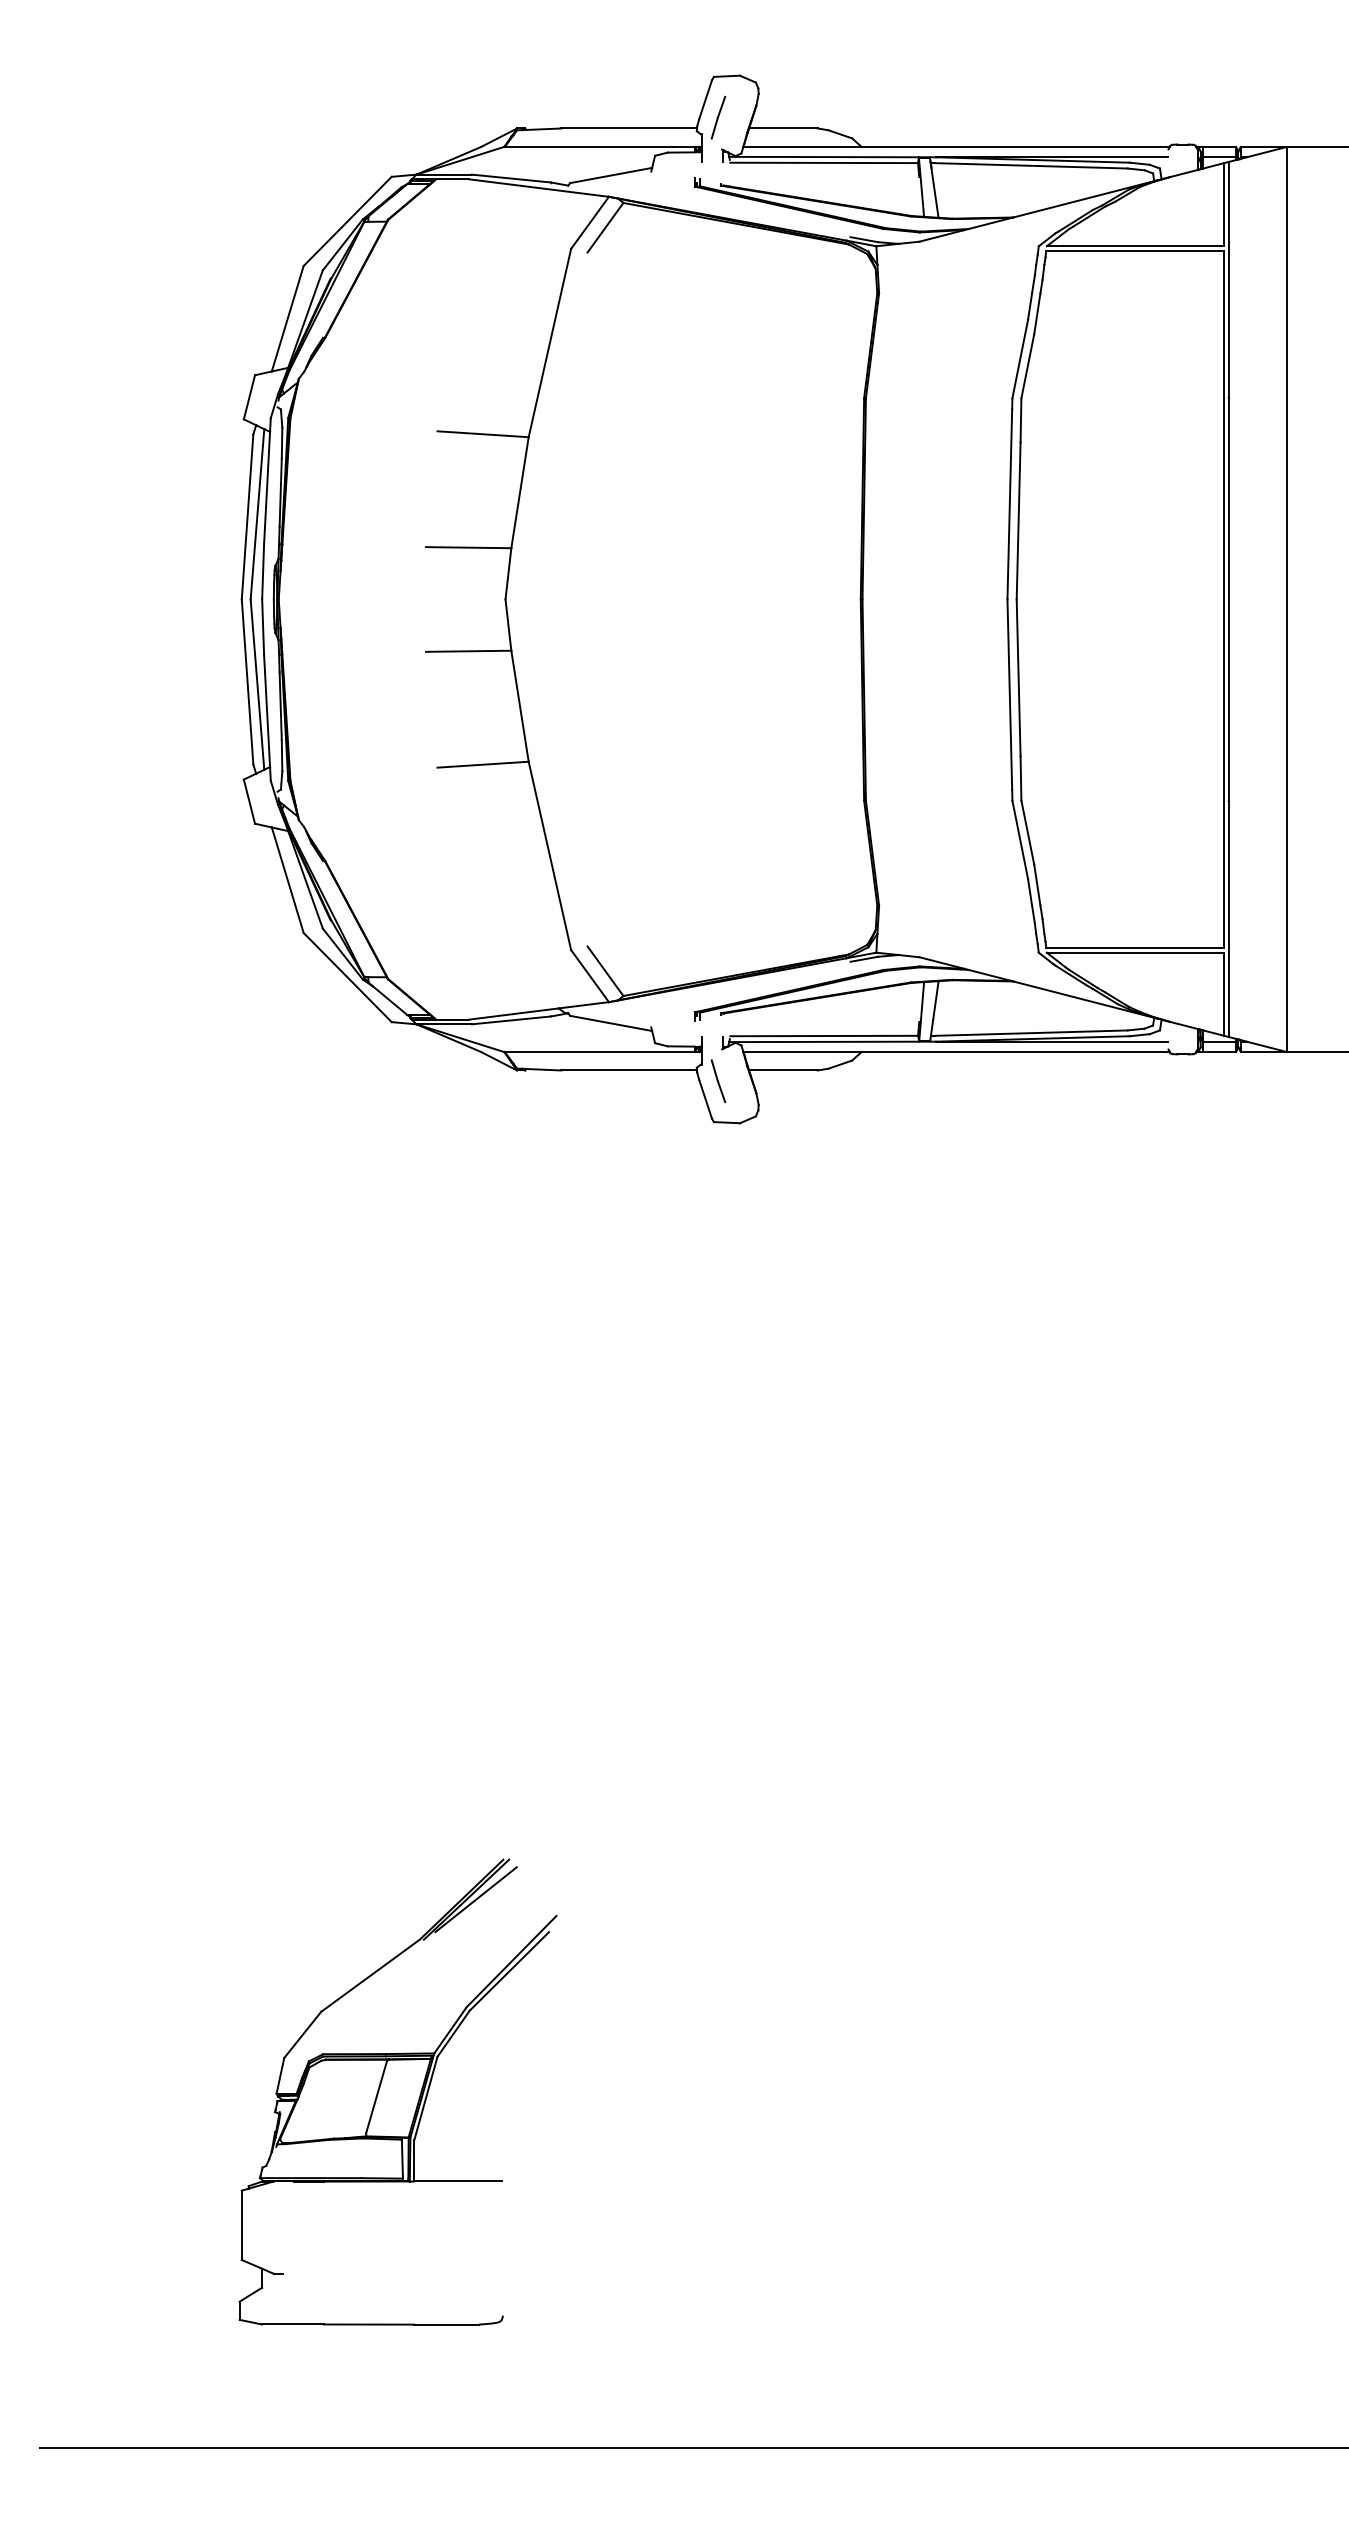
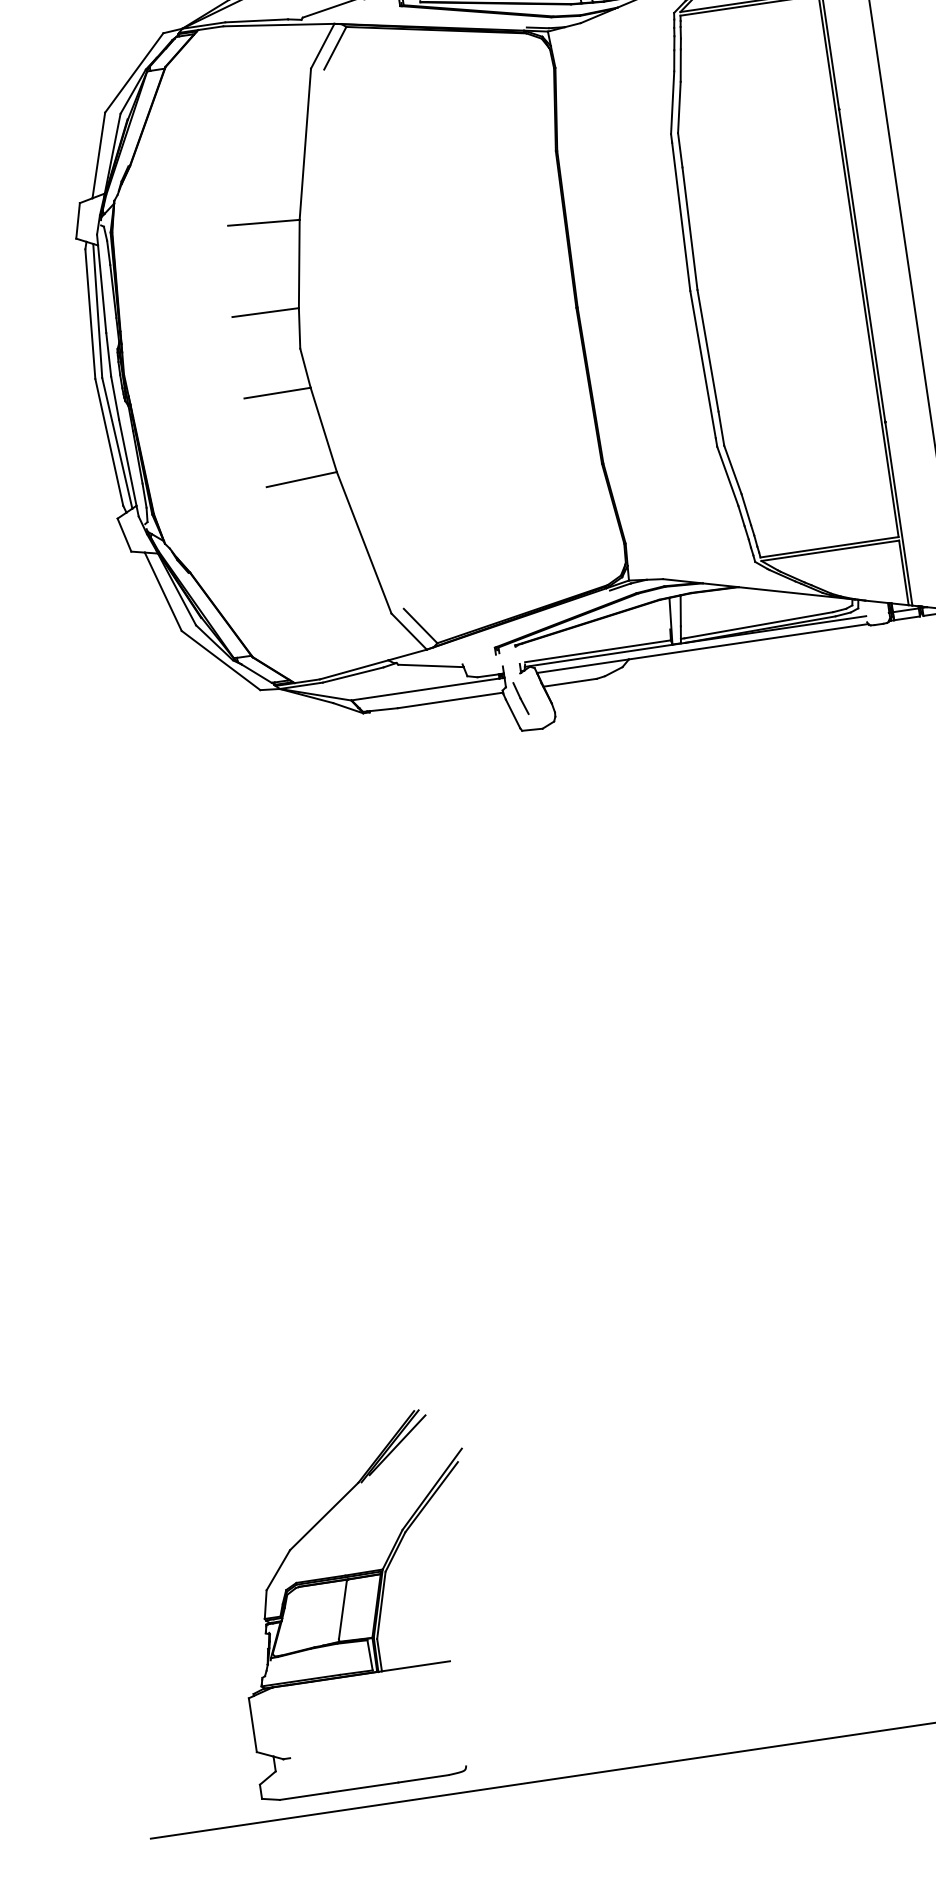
part: (397, 2091) -> (358, 1603), moved

